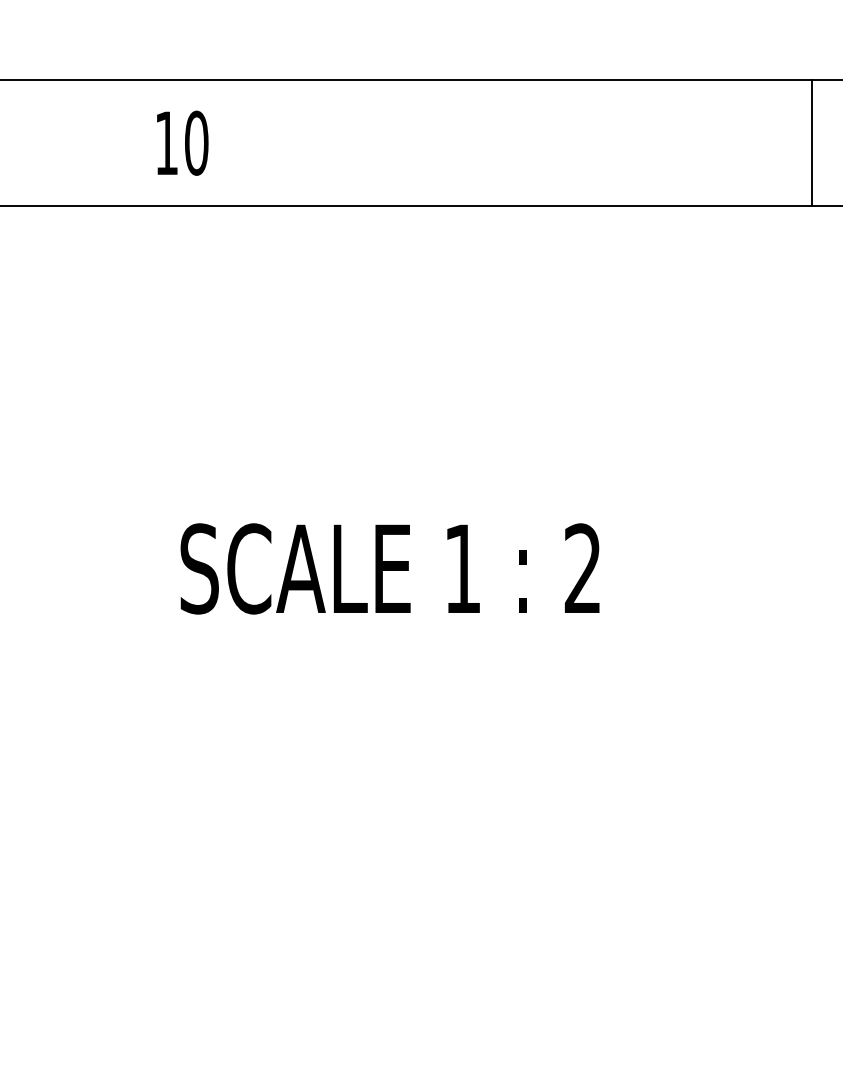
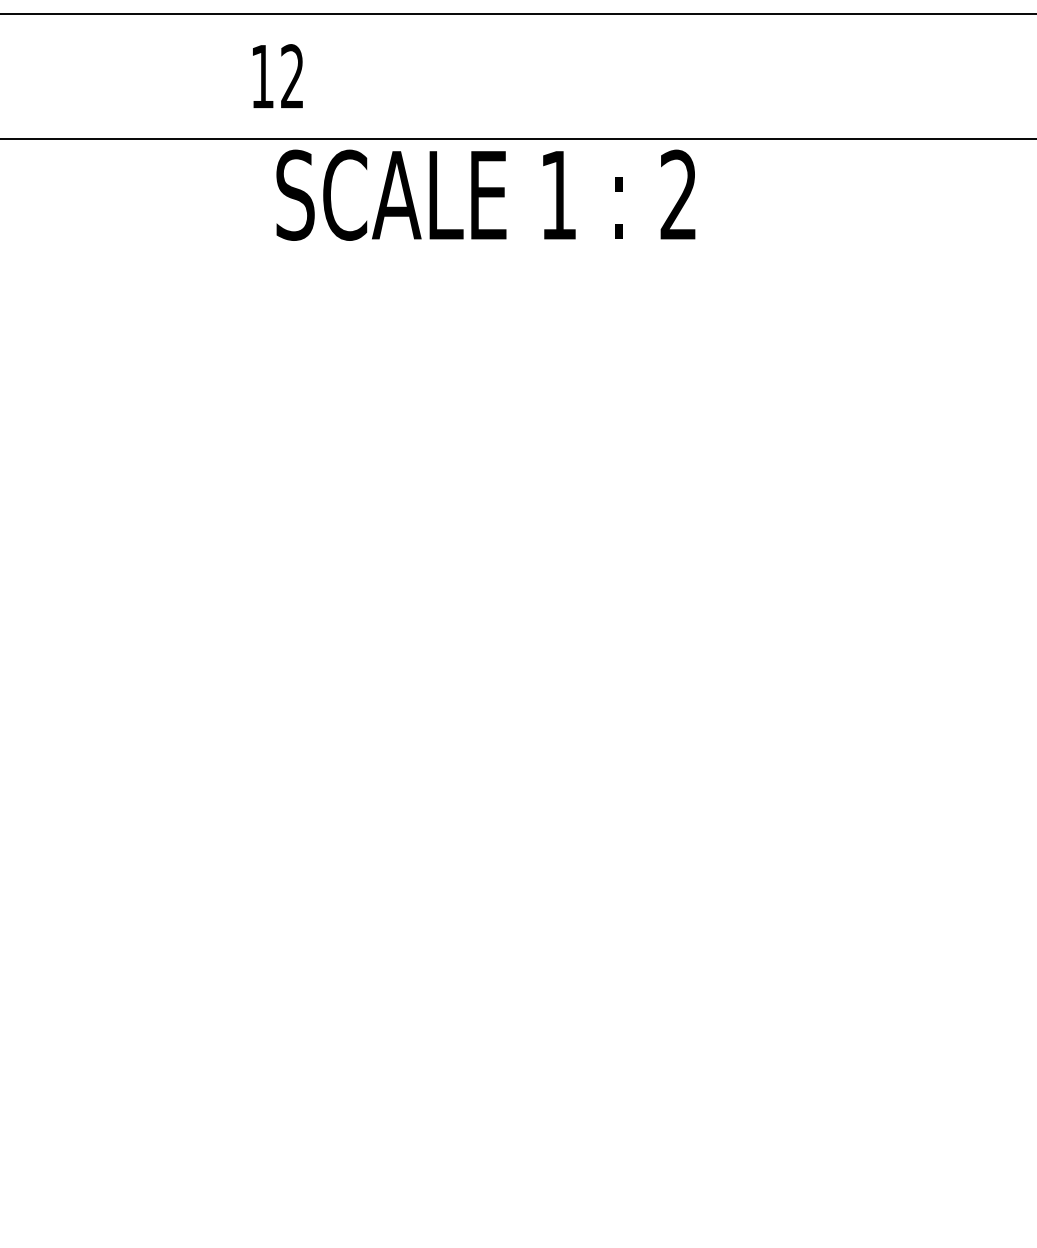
text: (196, 143) -> (292, 76), 10 -> 12
line: (812, 143) -> (908, 76), removed
text: (389, 568) -> (485, 194), moved

